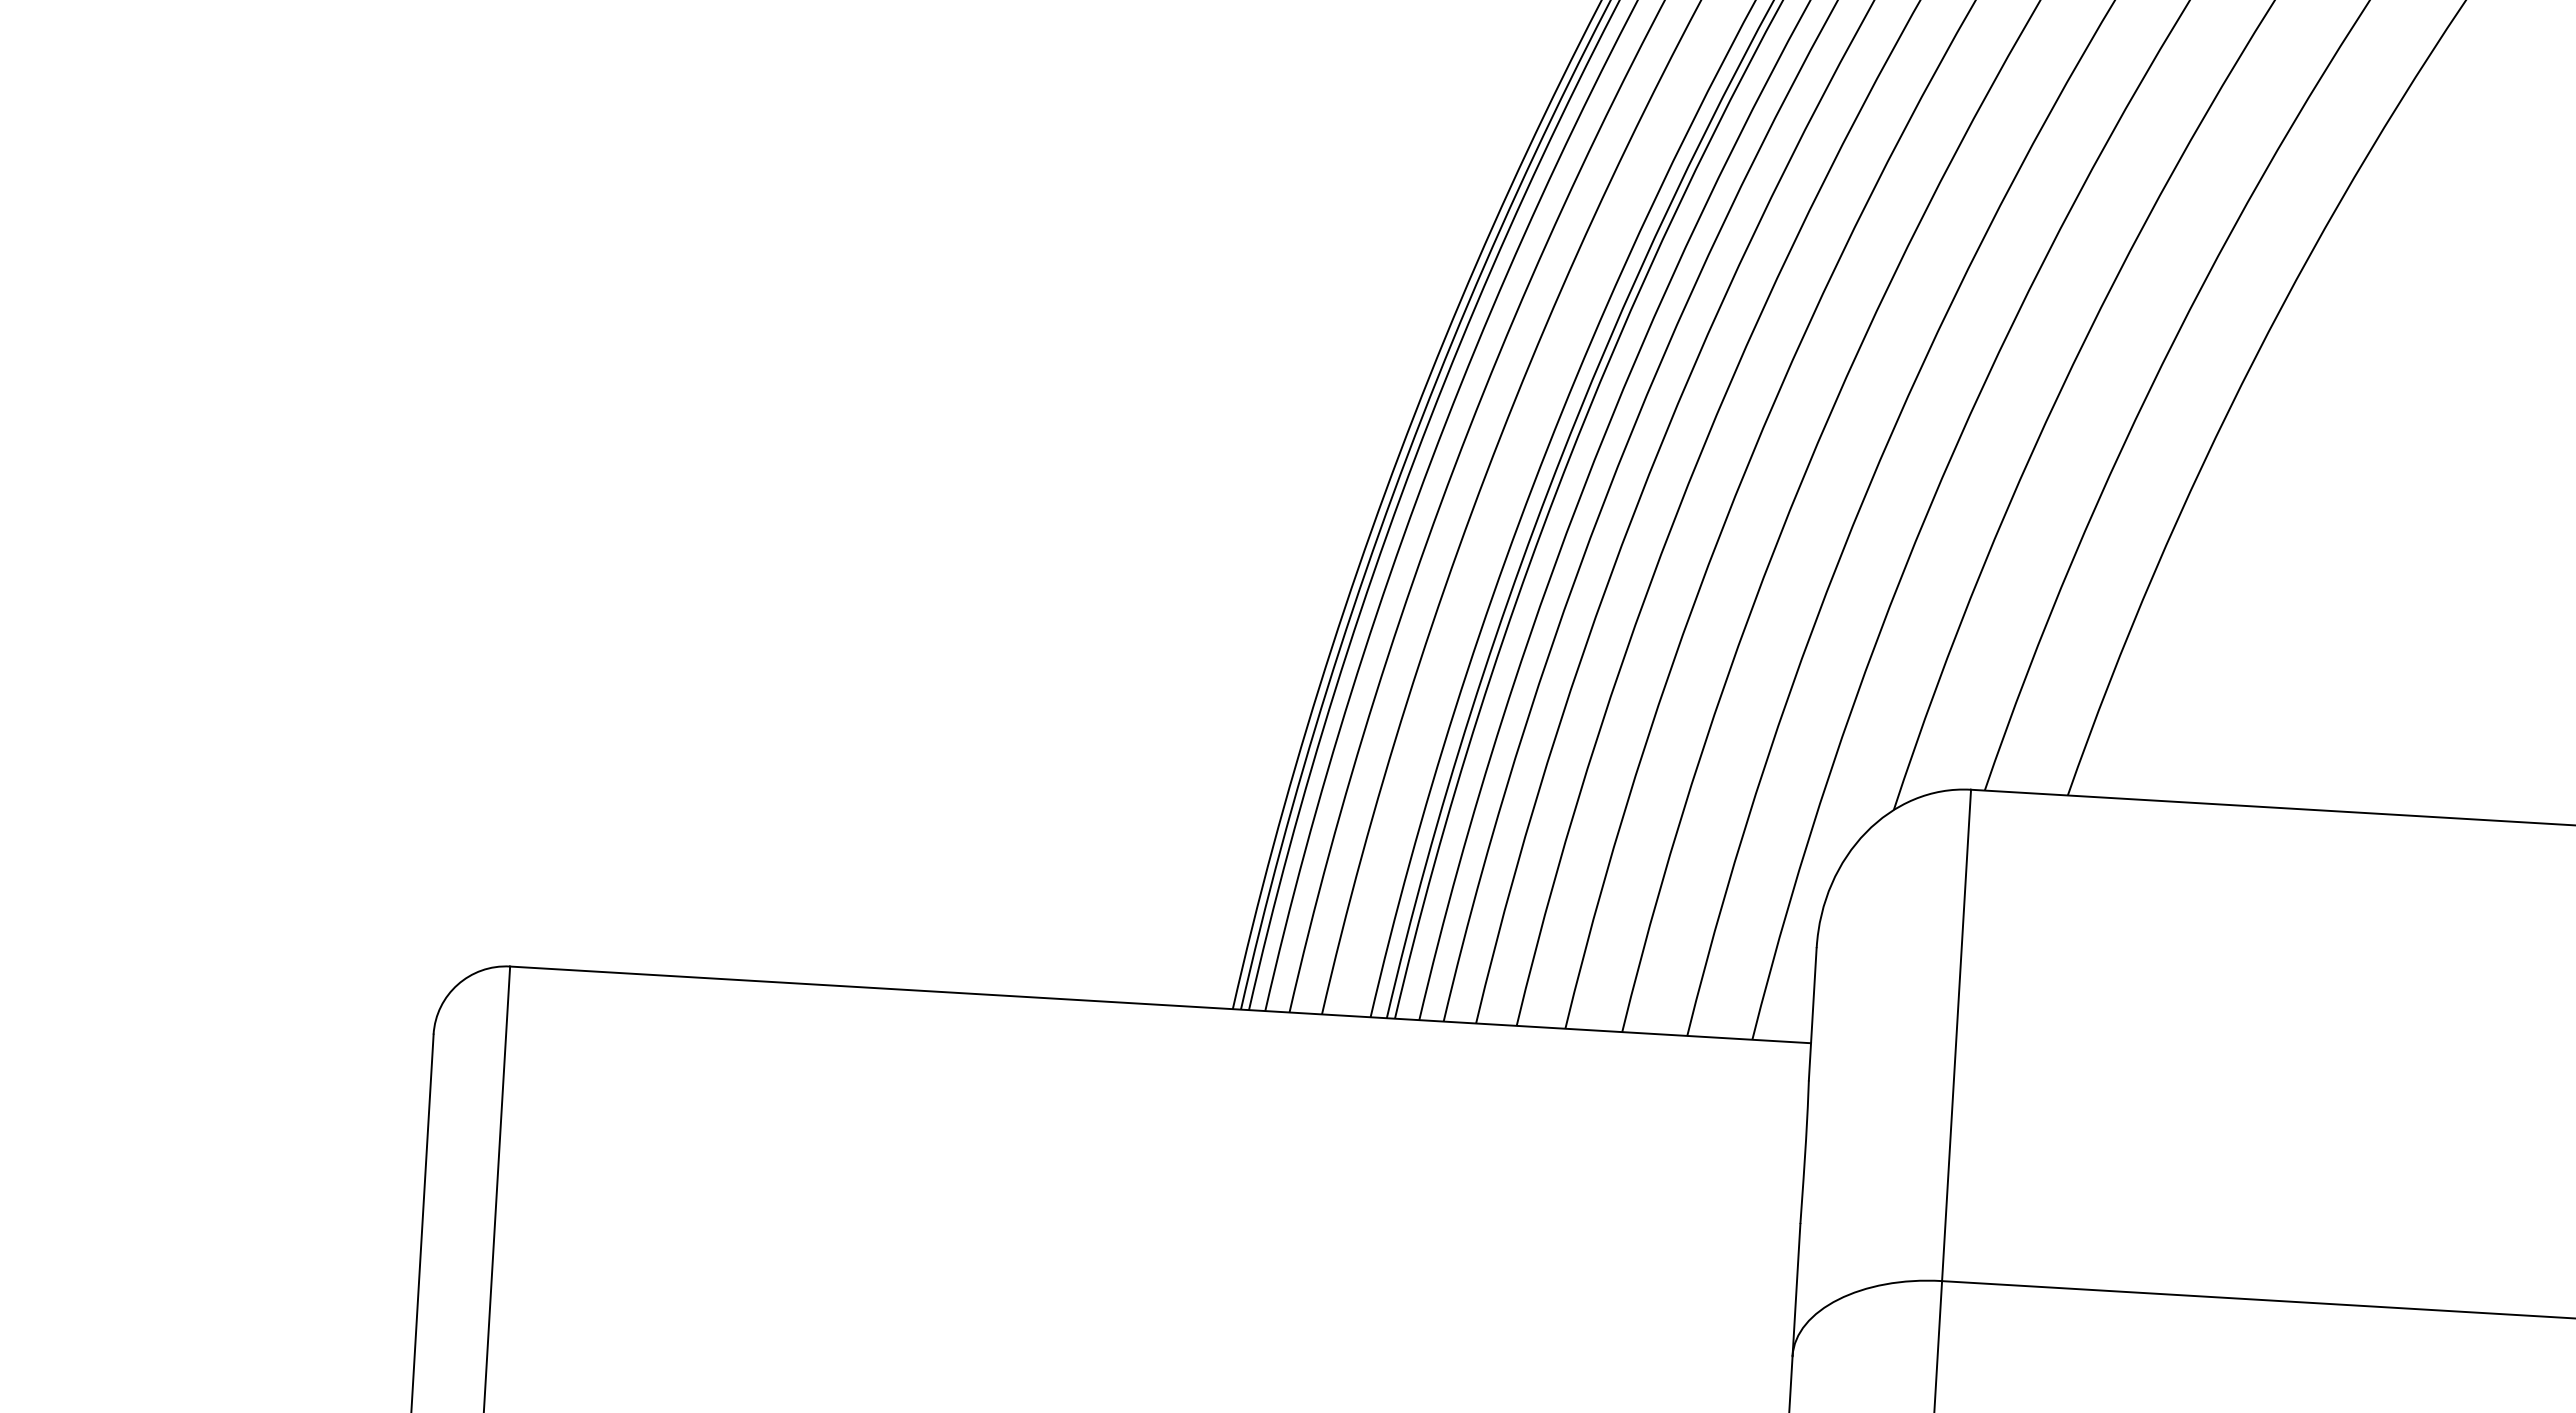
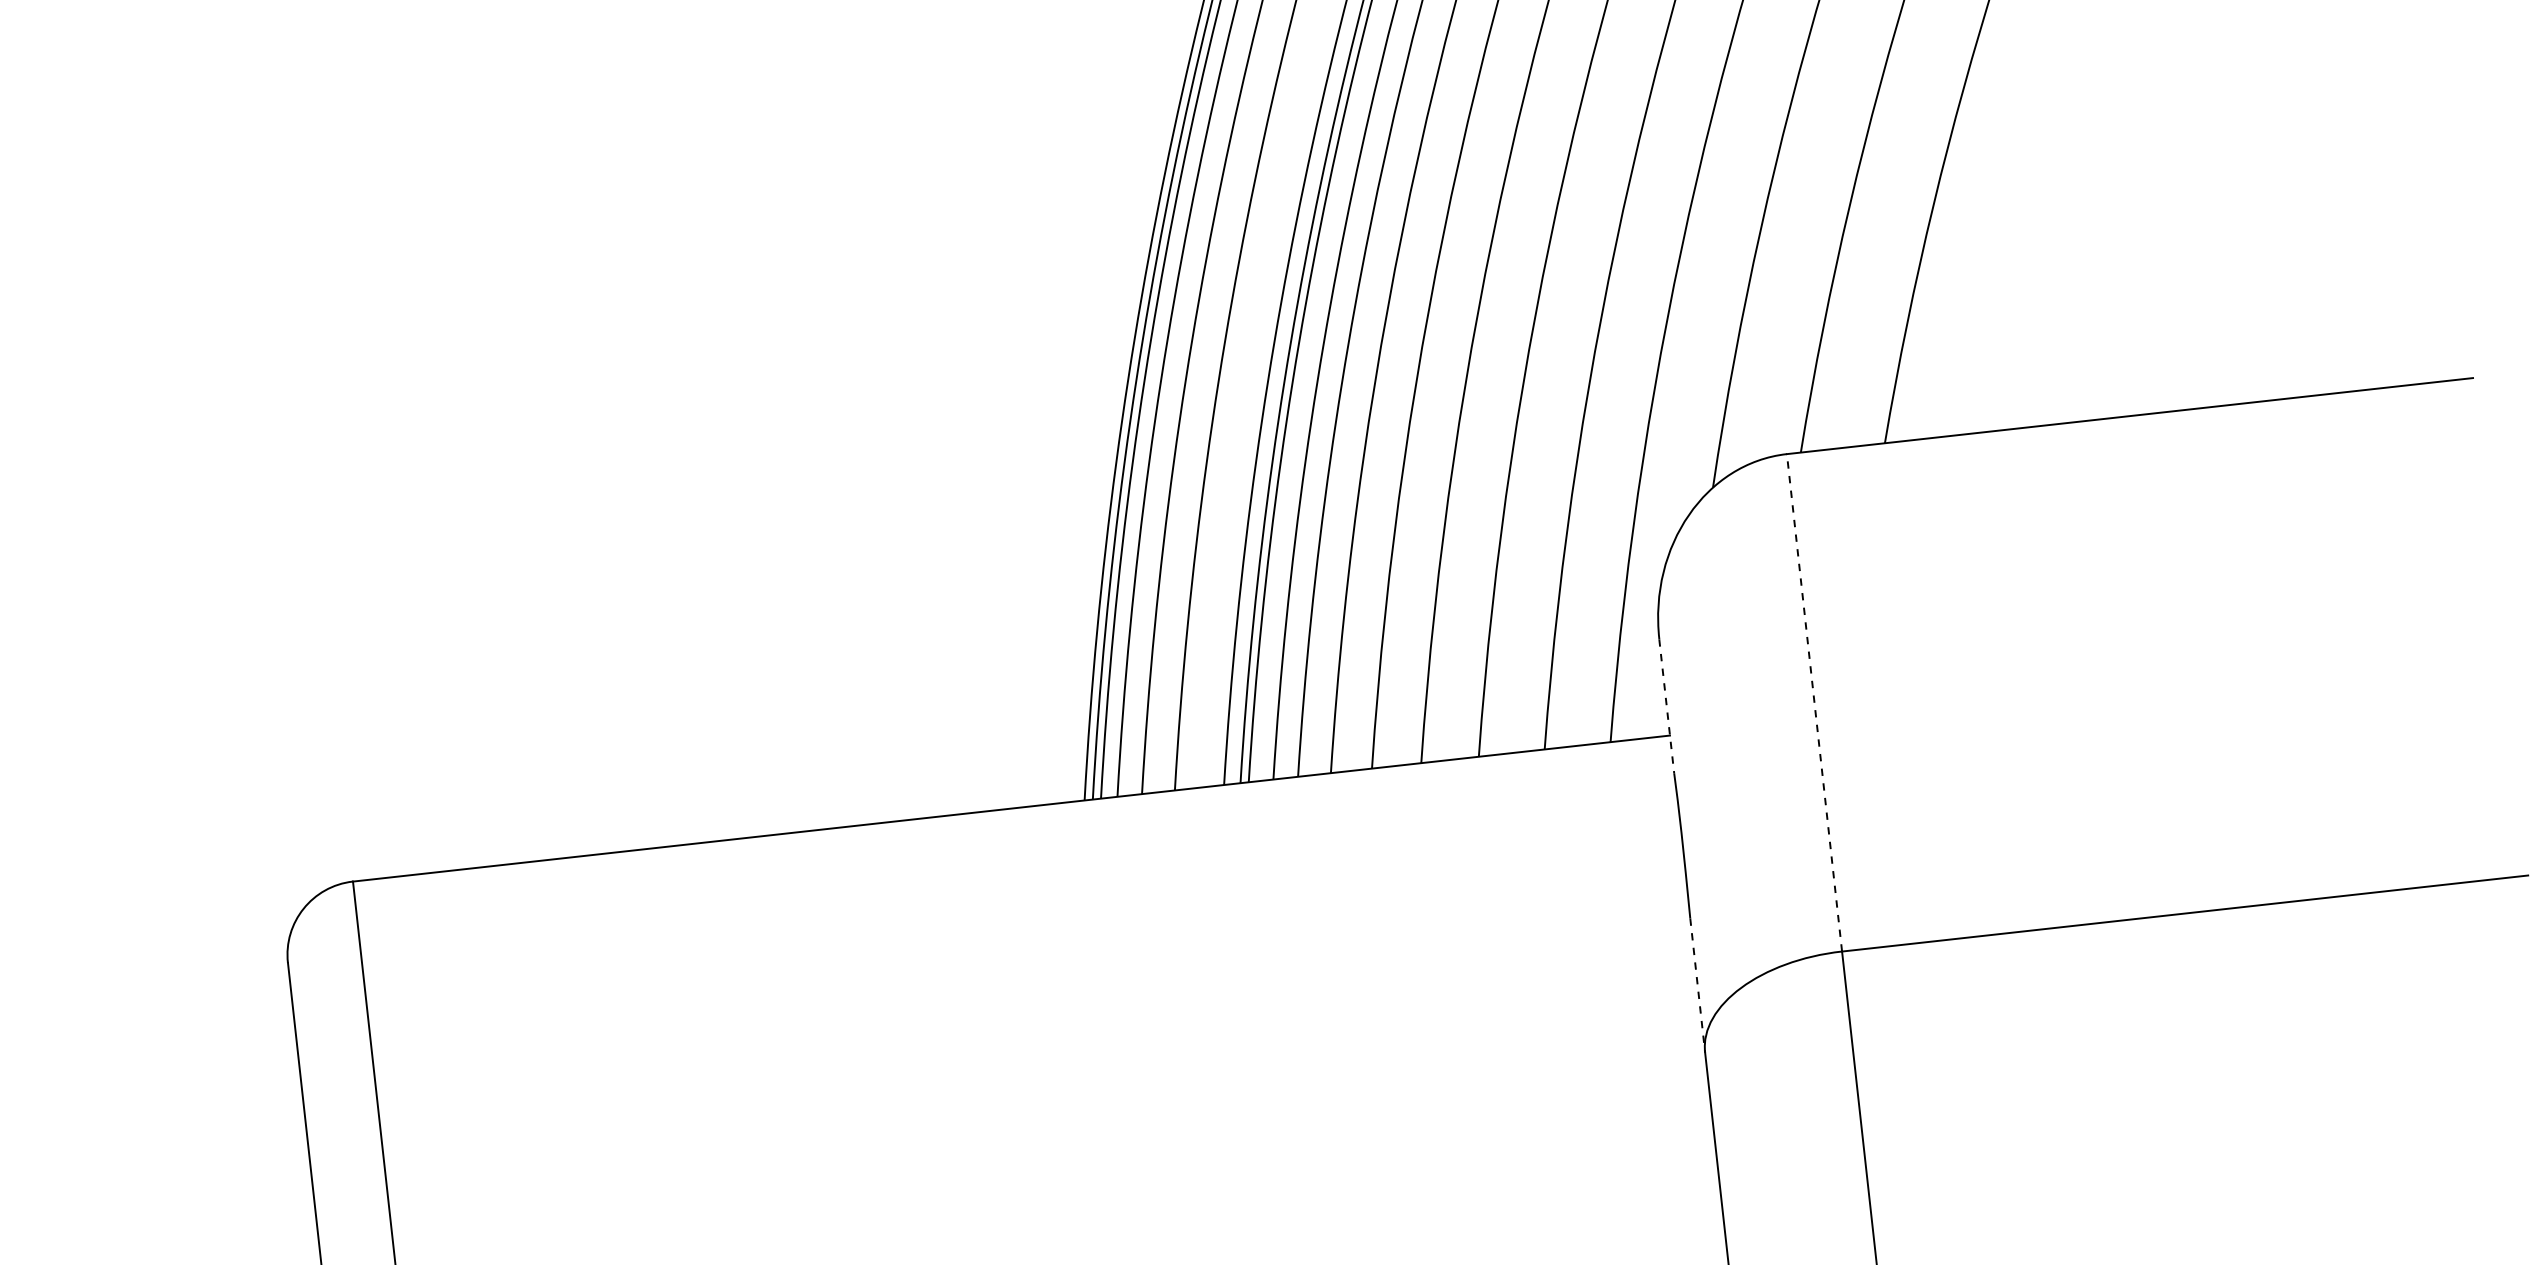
line: (1812, 1014) -> (1666, 706), solid -> dashed
line: (1956, 1034) -> (1814, 701), solid -> dashed
line: (1796, 1290) -> (1697, 985), solid -> dashed

